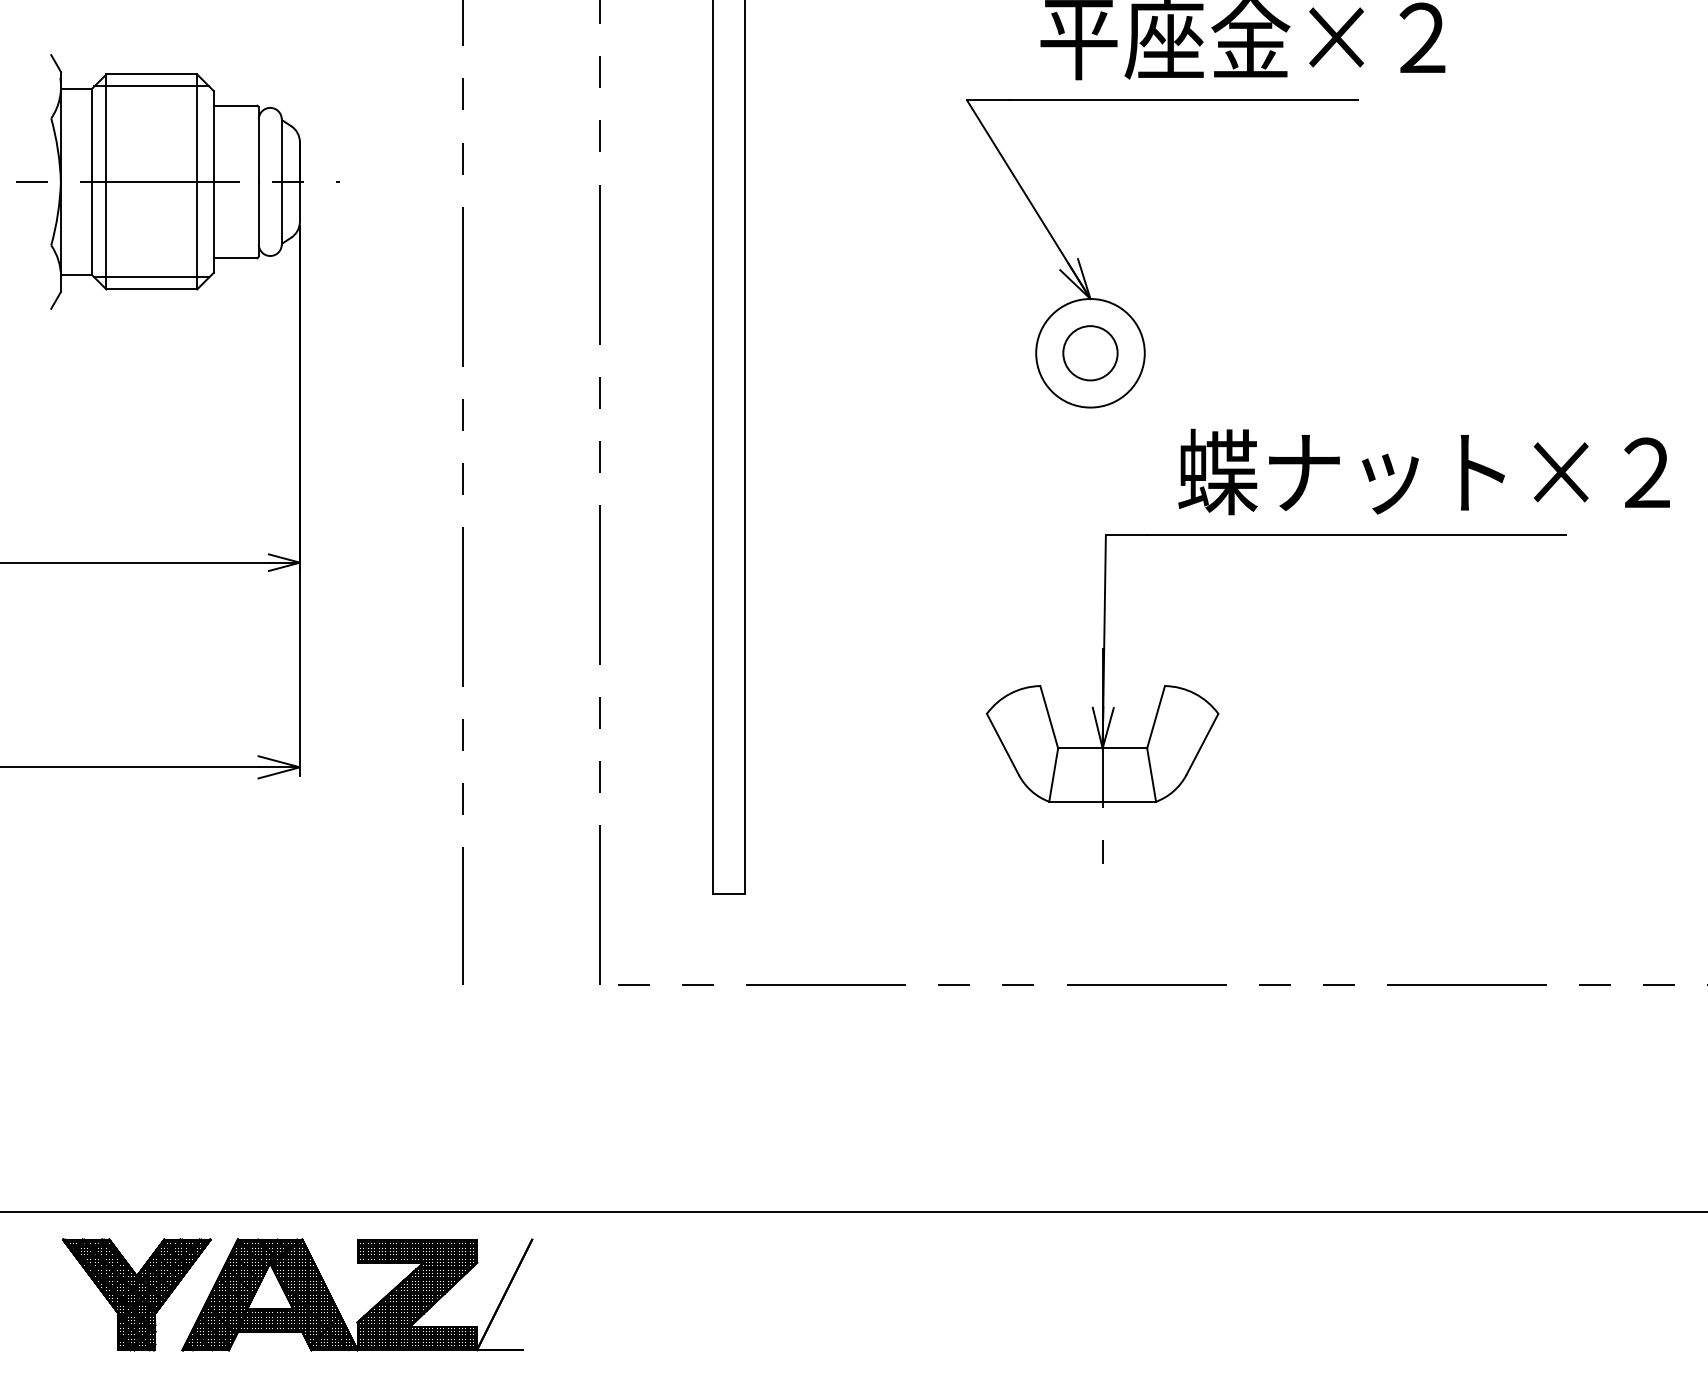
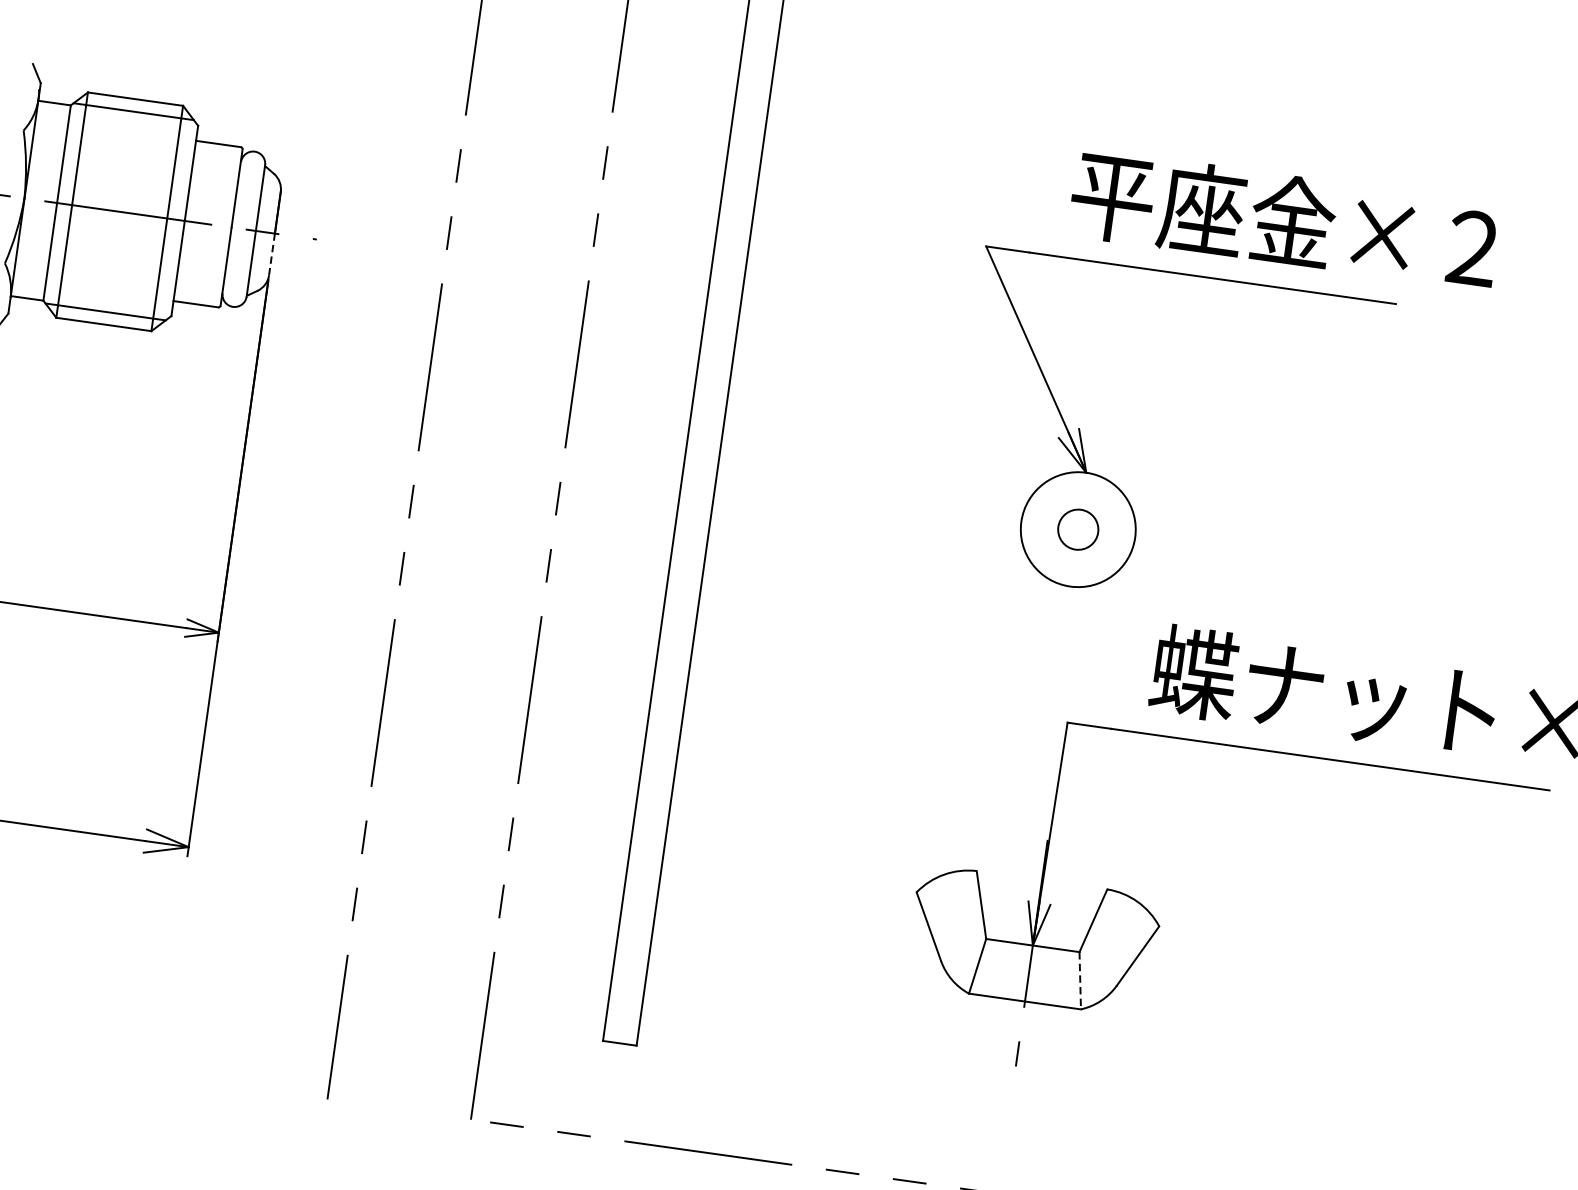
line: (299, 201) -> (271, 254), solid -> dashed
circle: (1090, 353) -> (1078, 529), size x0.7
line: (1151, 775) -> (1080, 981), solid -> dashed

